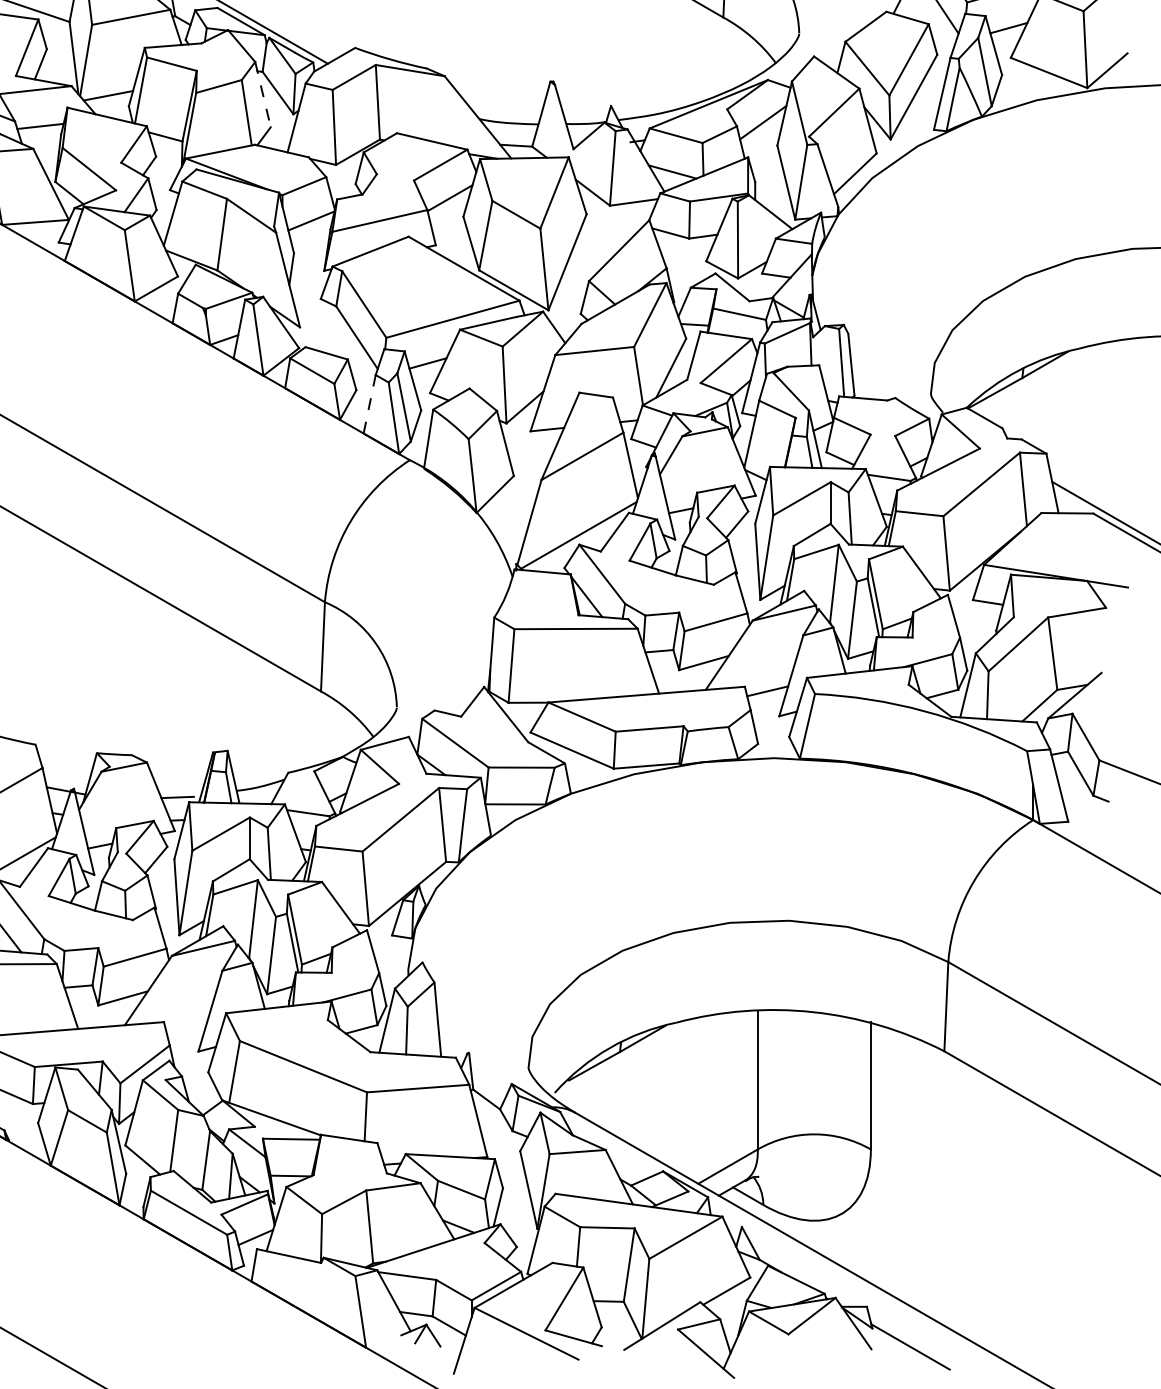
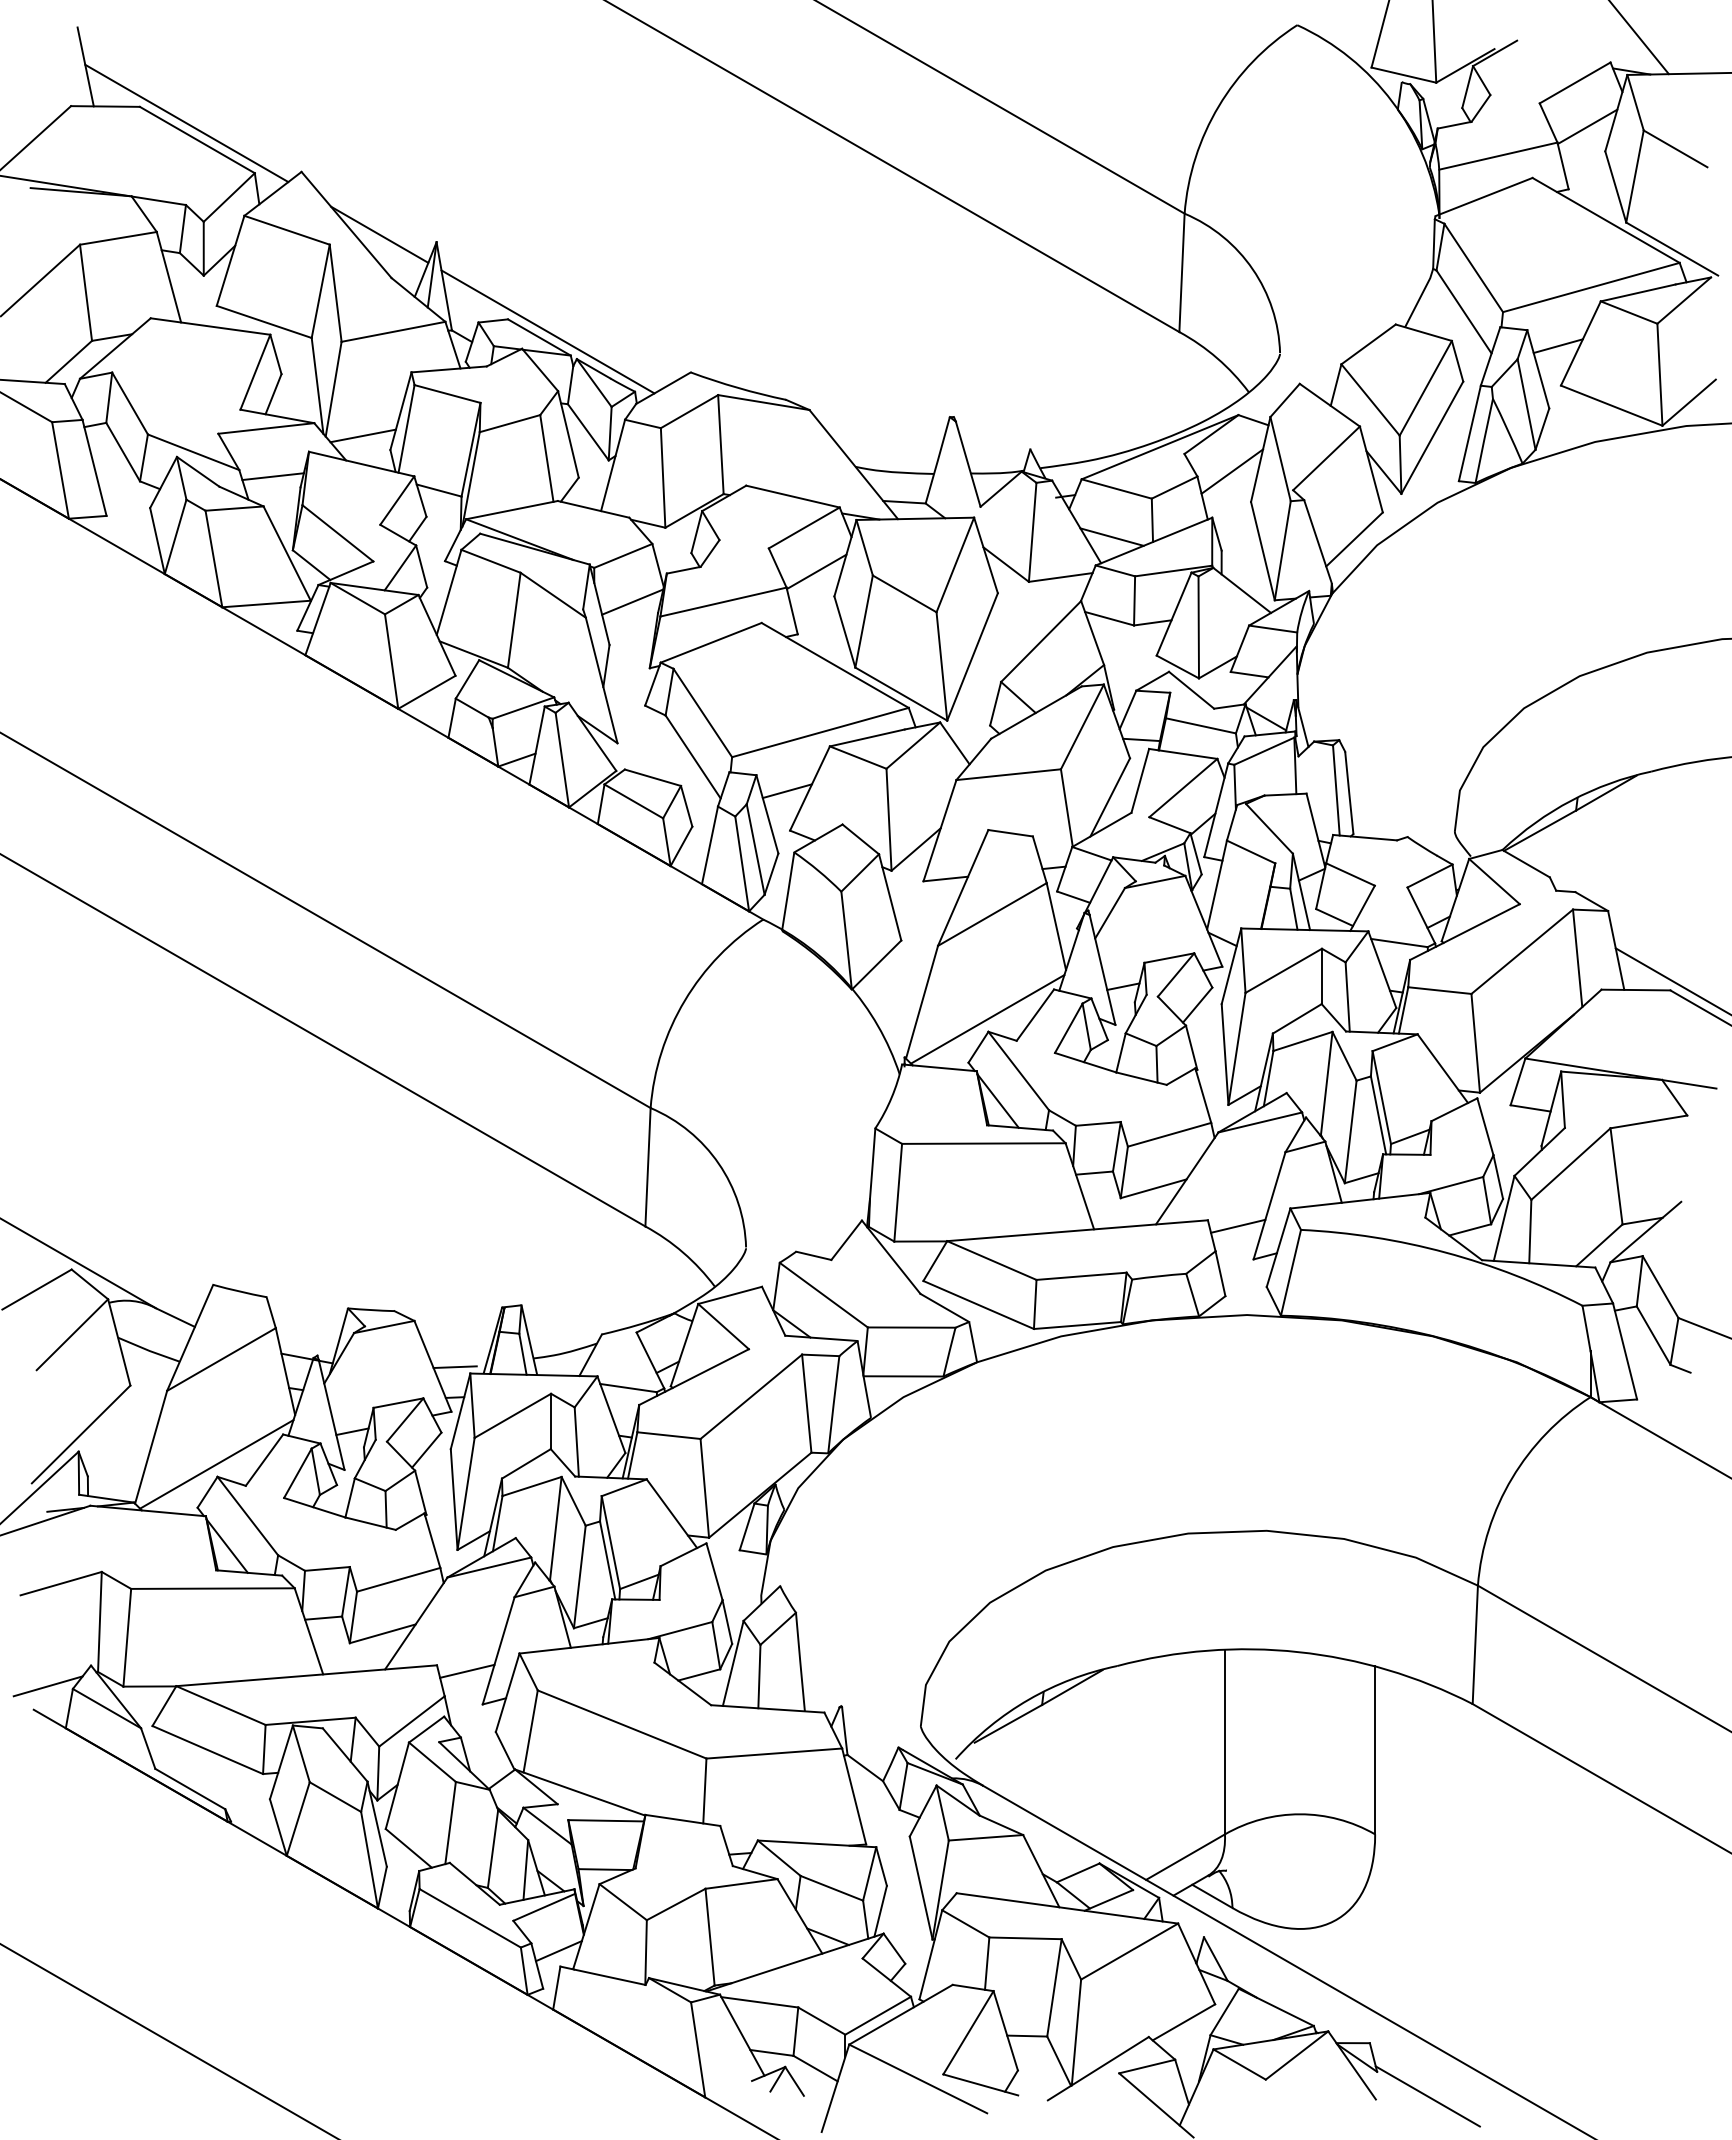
line: (263, 94) -> (568, 434), dashed -> solid
line: (370, 404) -> (710, 845), dashed -> solid
line: (186, 1026) -> (467, 1670), added

